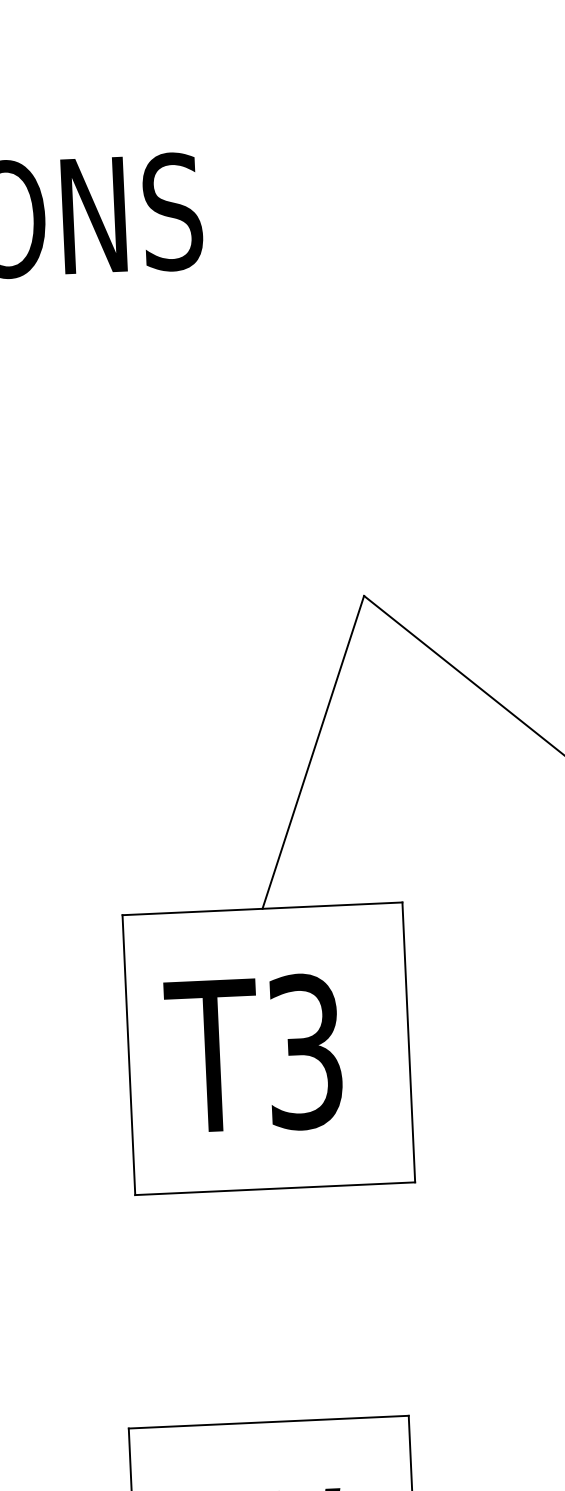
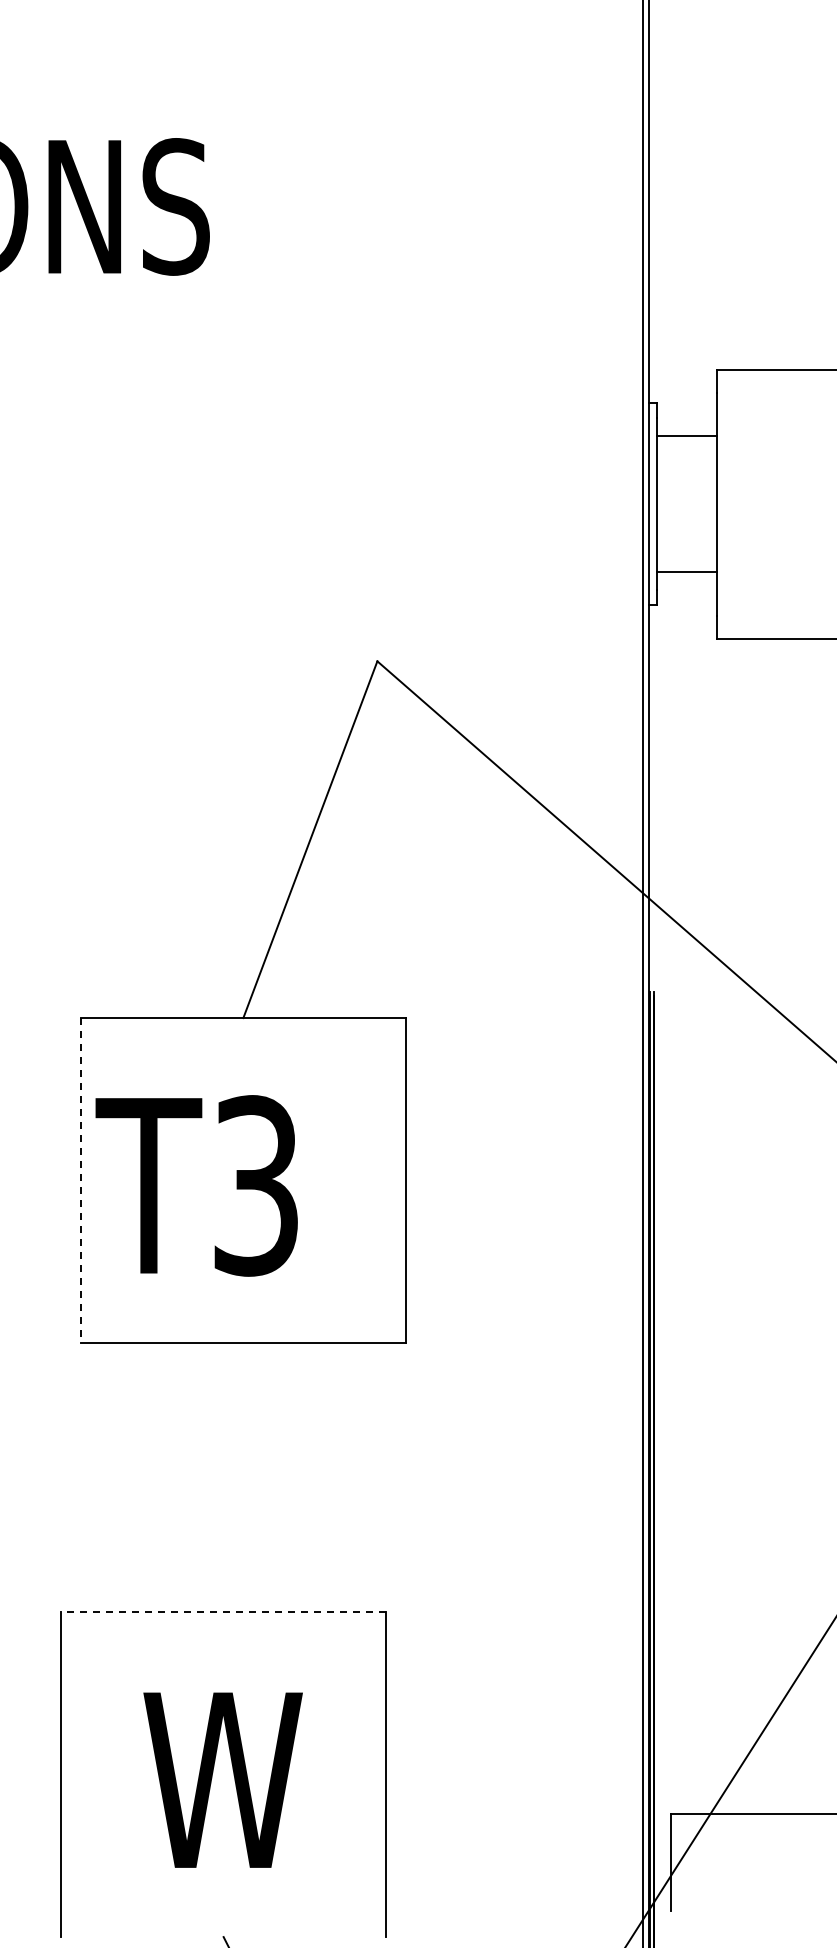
text: (253, 1053) -> (196, 1185), moved
line: (129, 1055) -> (81, 1180), solid -> dashed
line: (268, 1422) -> (223, 1612), solid -> dashed

